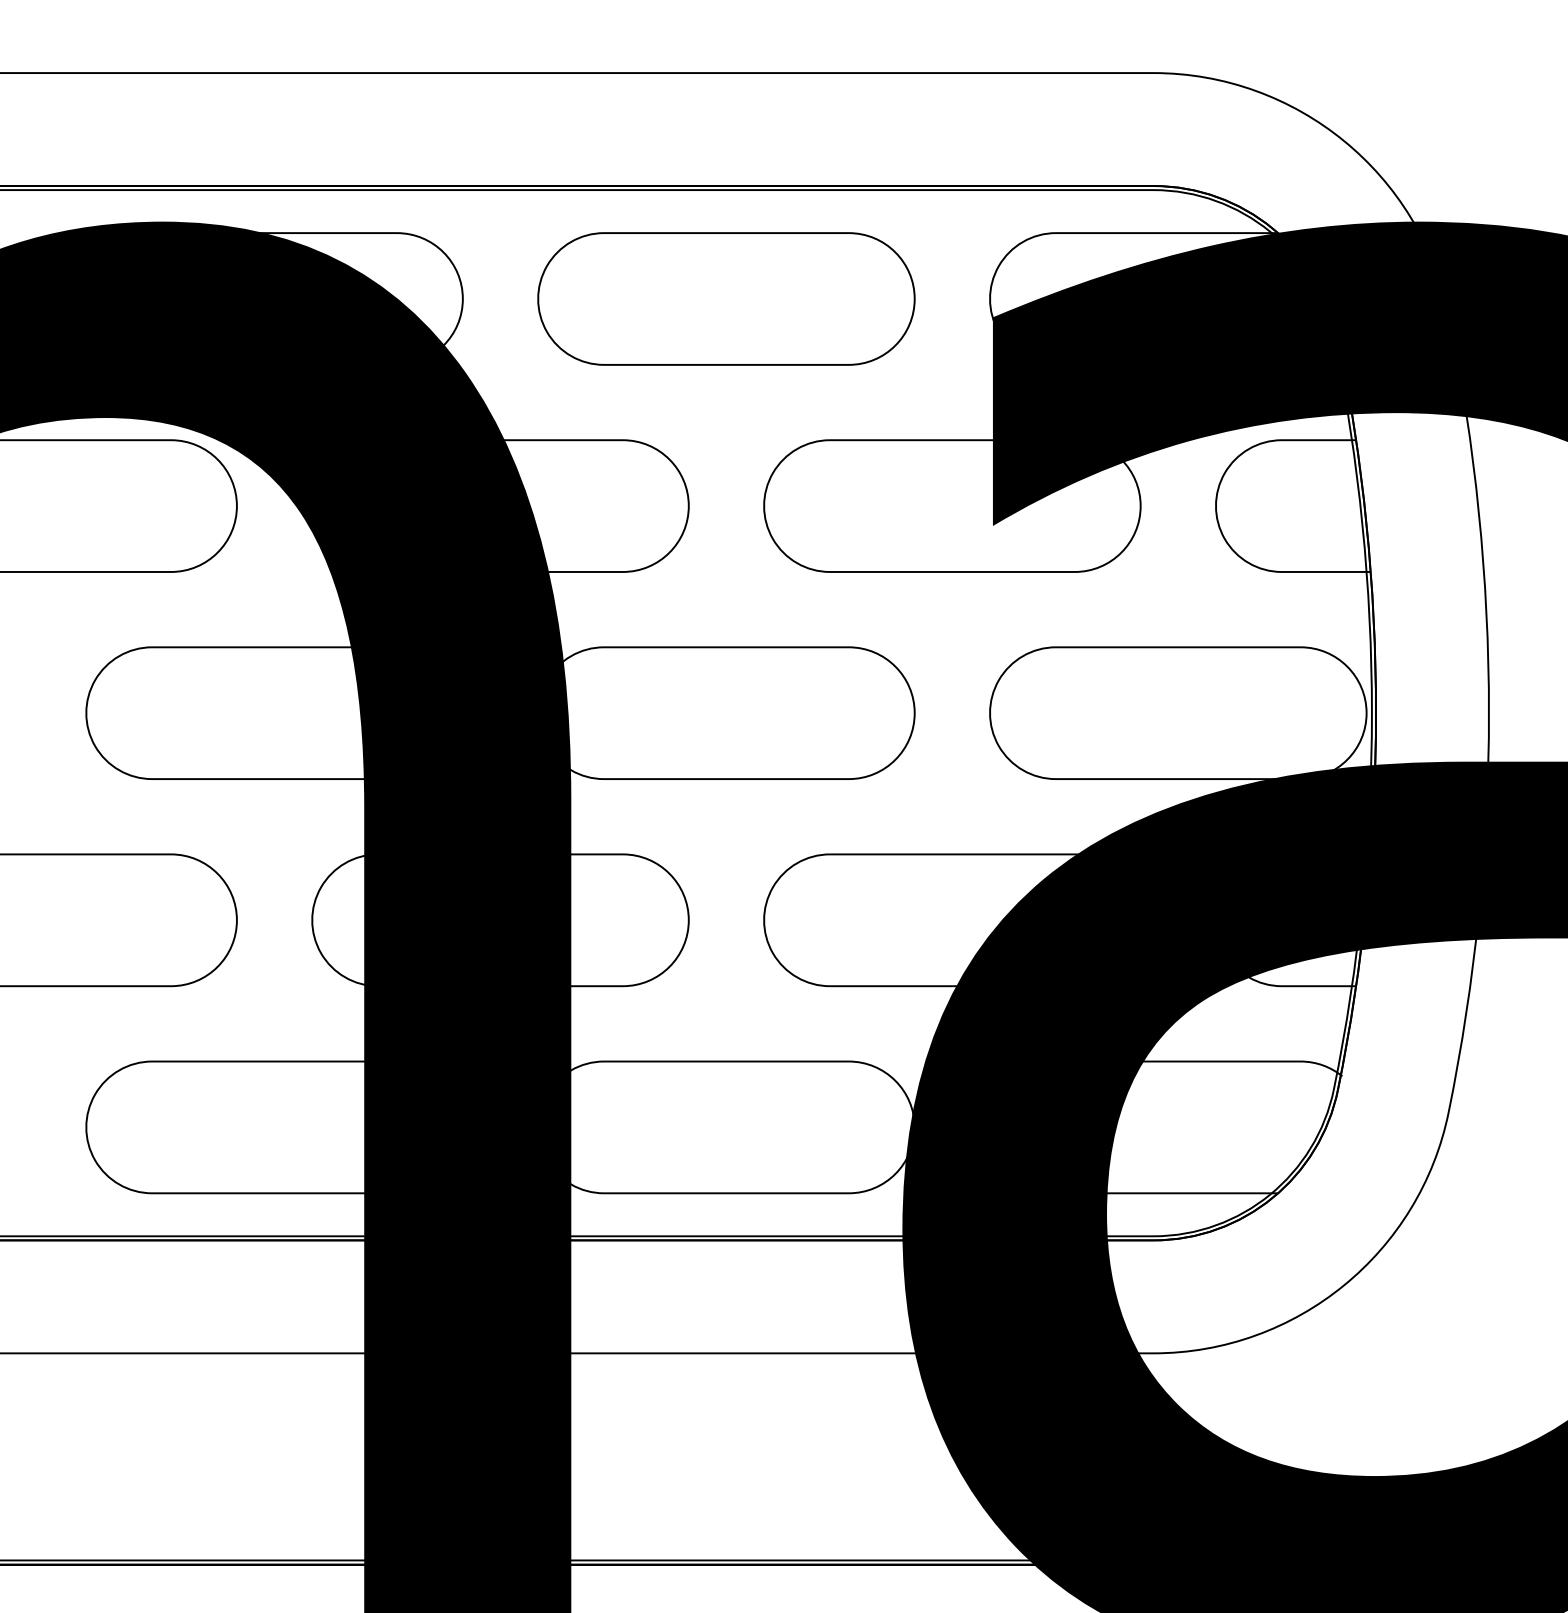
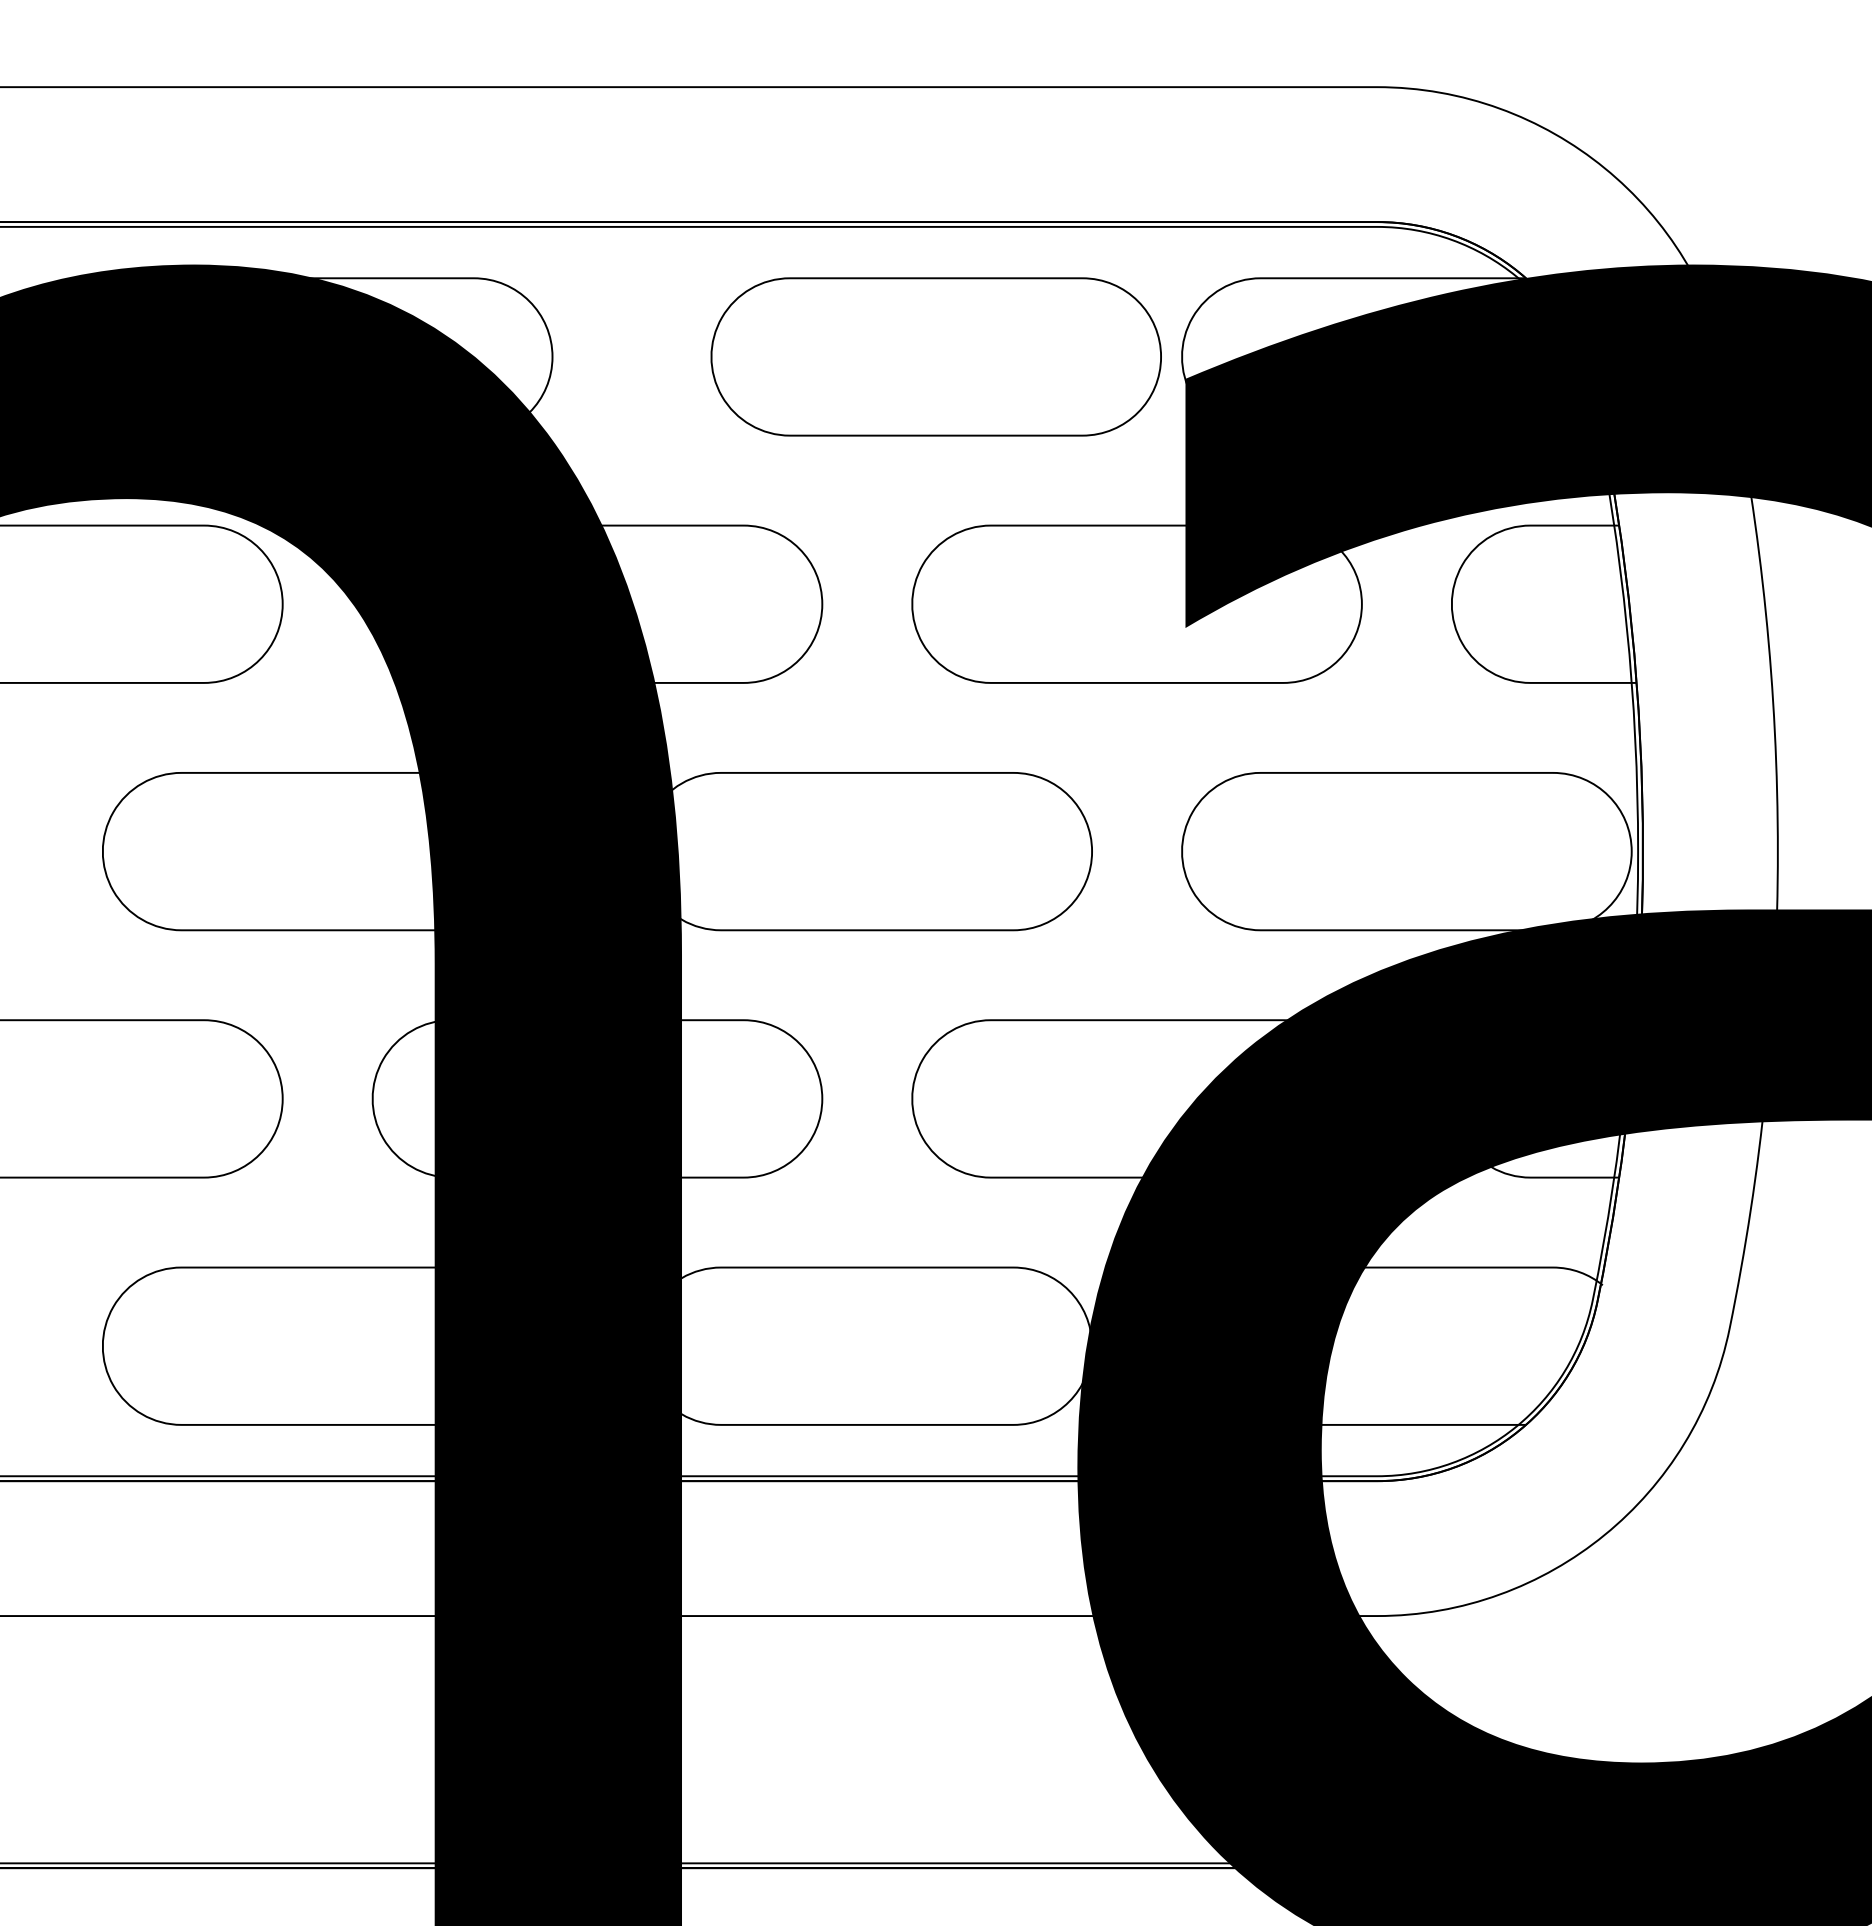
part: (725, 298) -> (935, 356), moved

